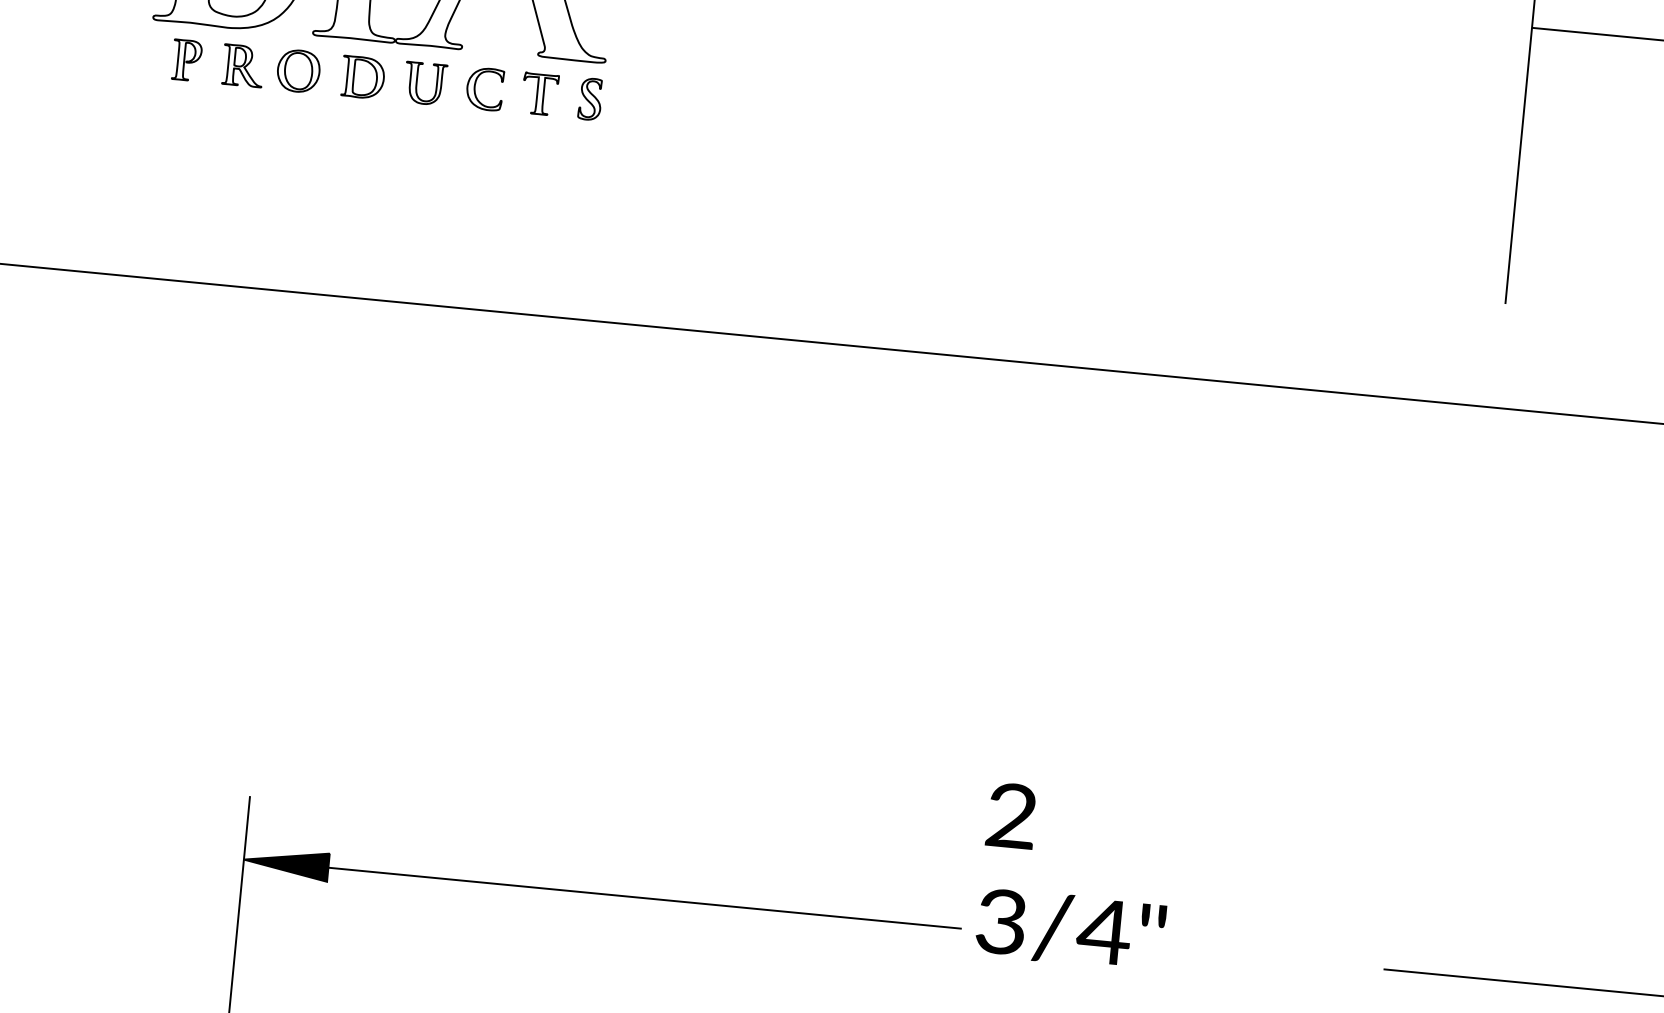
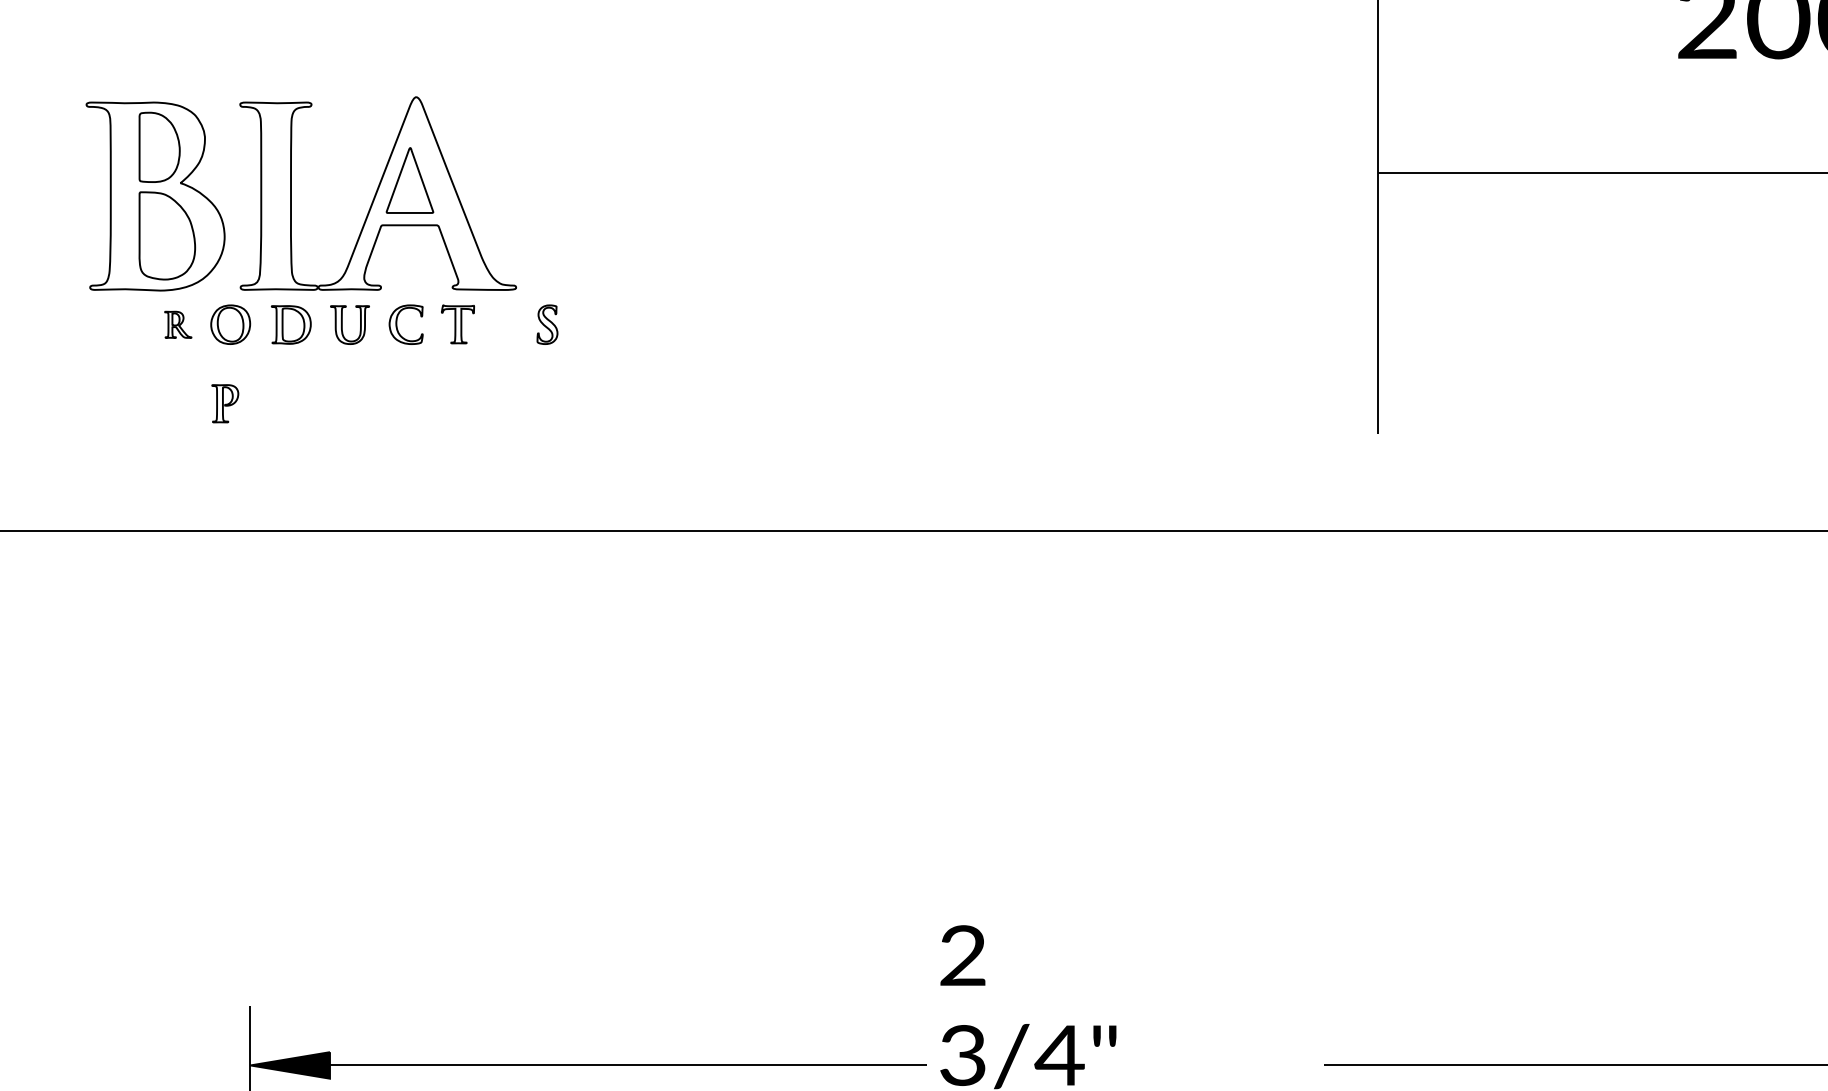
part: (187, 60) -> (225, 403), moved
part: (242, 65) -> (177, 324), size x0.7
part: (590, 99) -> (547, 324), moved

